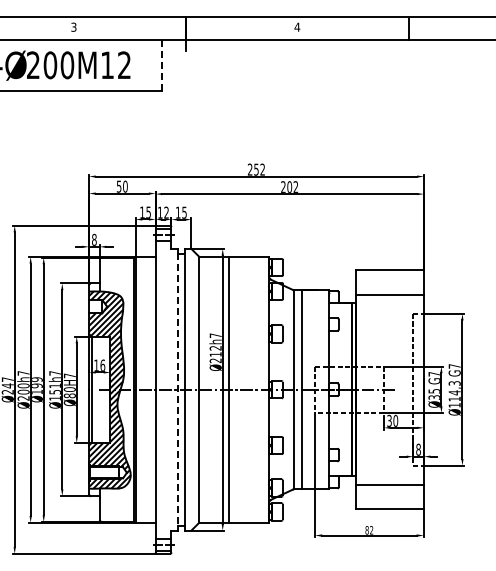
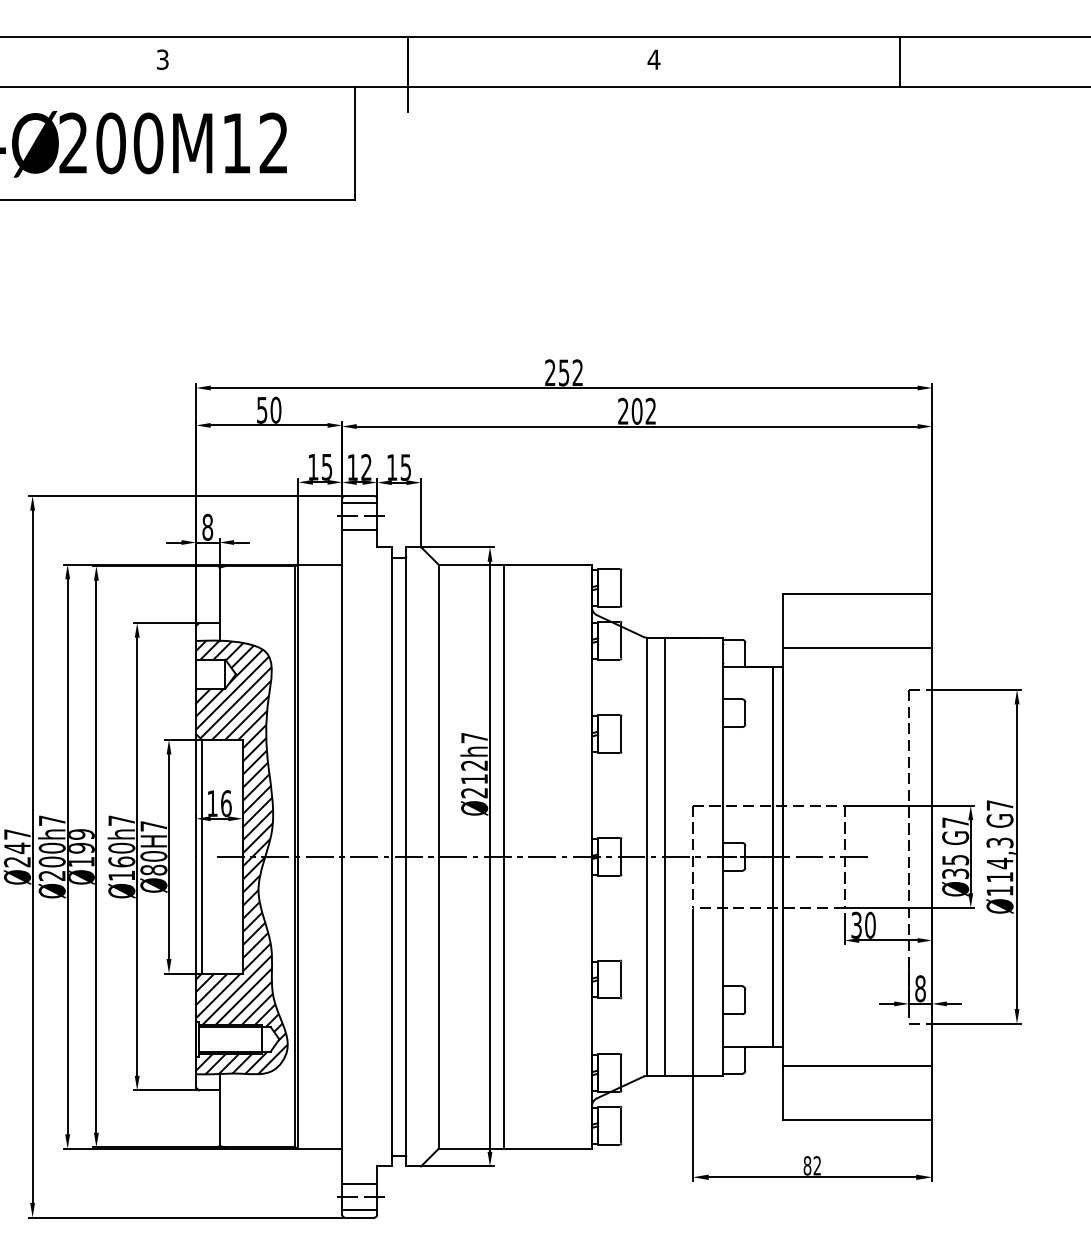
line: (161, 65) -> (355, 143), dashed -> solid
text: (54, 388) -> (120, 853), Ø151 -> Ø160
line: (178, 389) -> (392, 856), dashed -> solid

